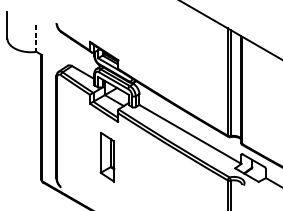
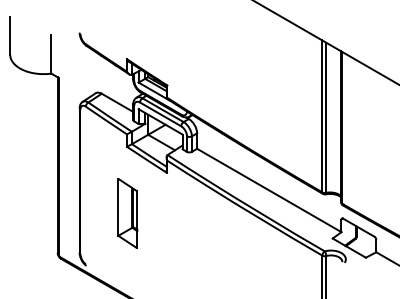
line: (36, 38) -> (51, 54), dashed -> solid
part: (107, 157) -> (127, 213), moved

